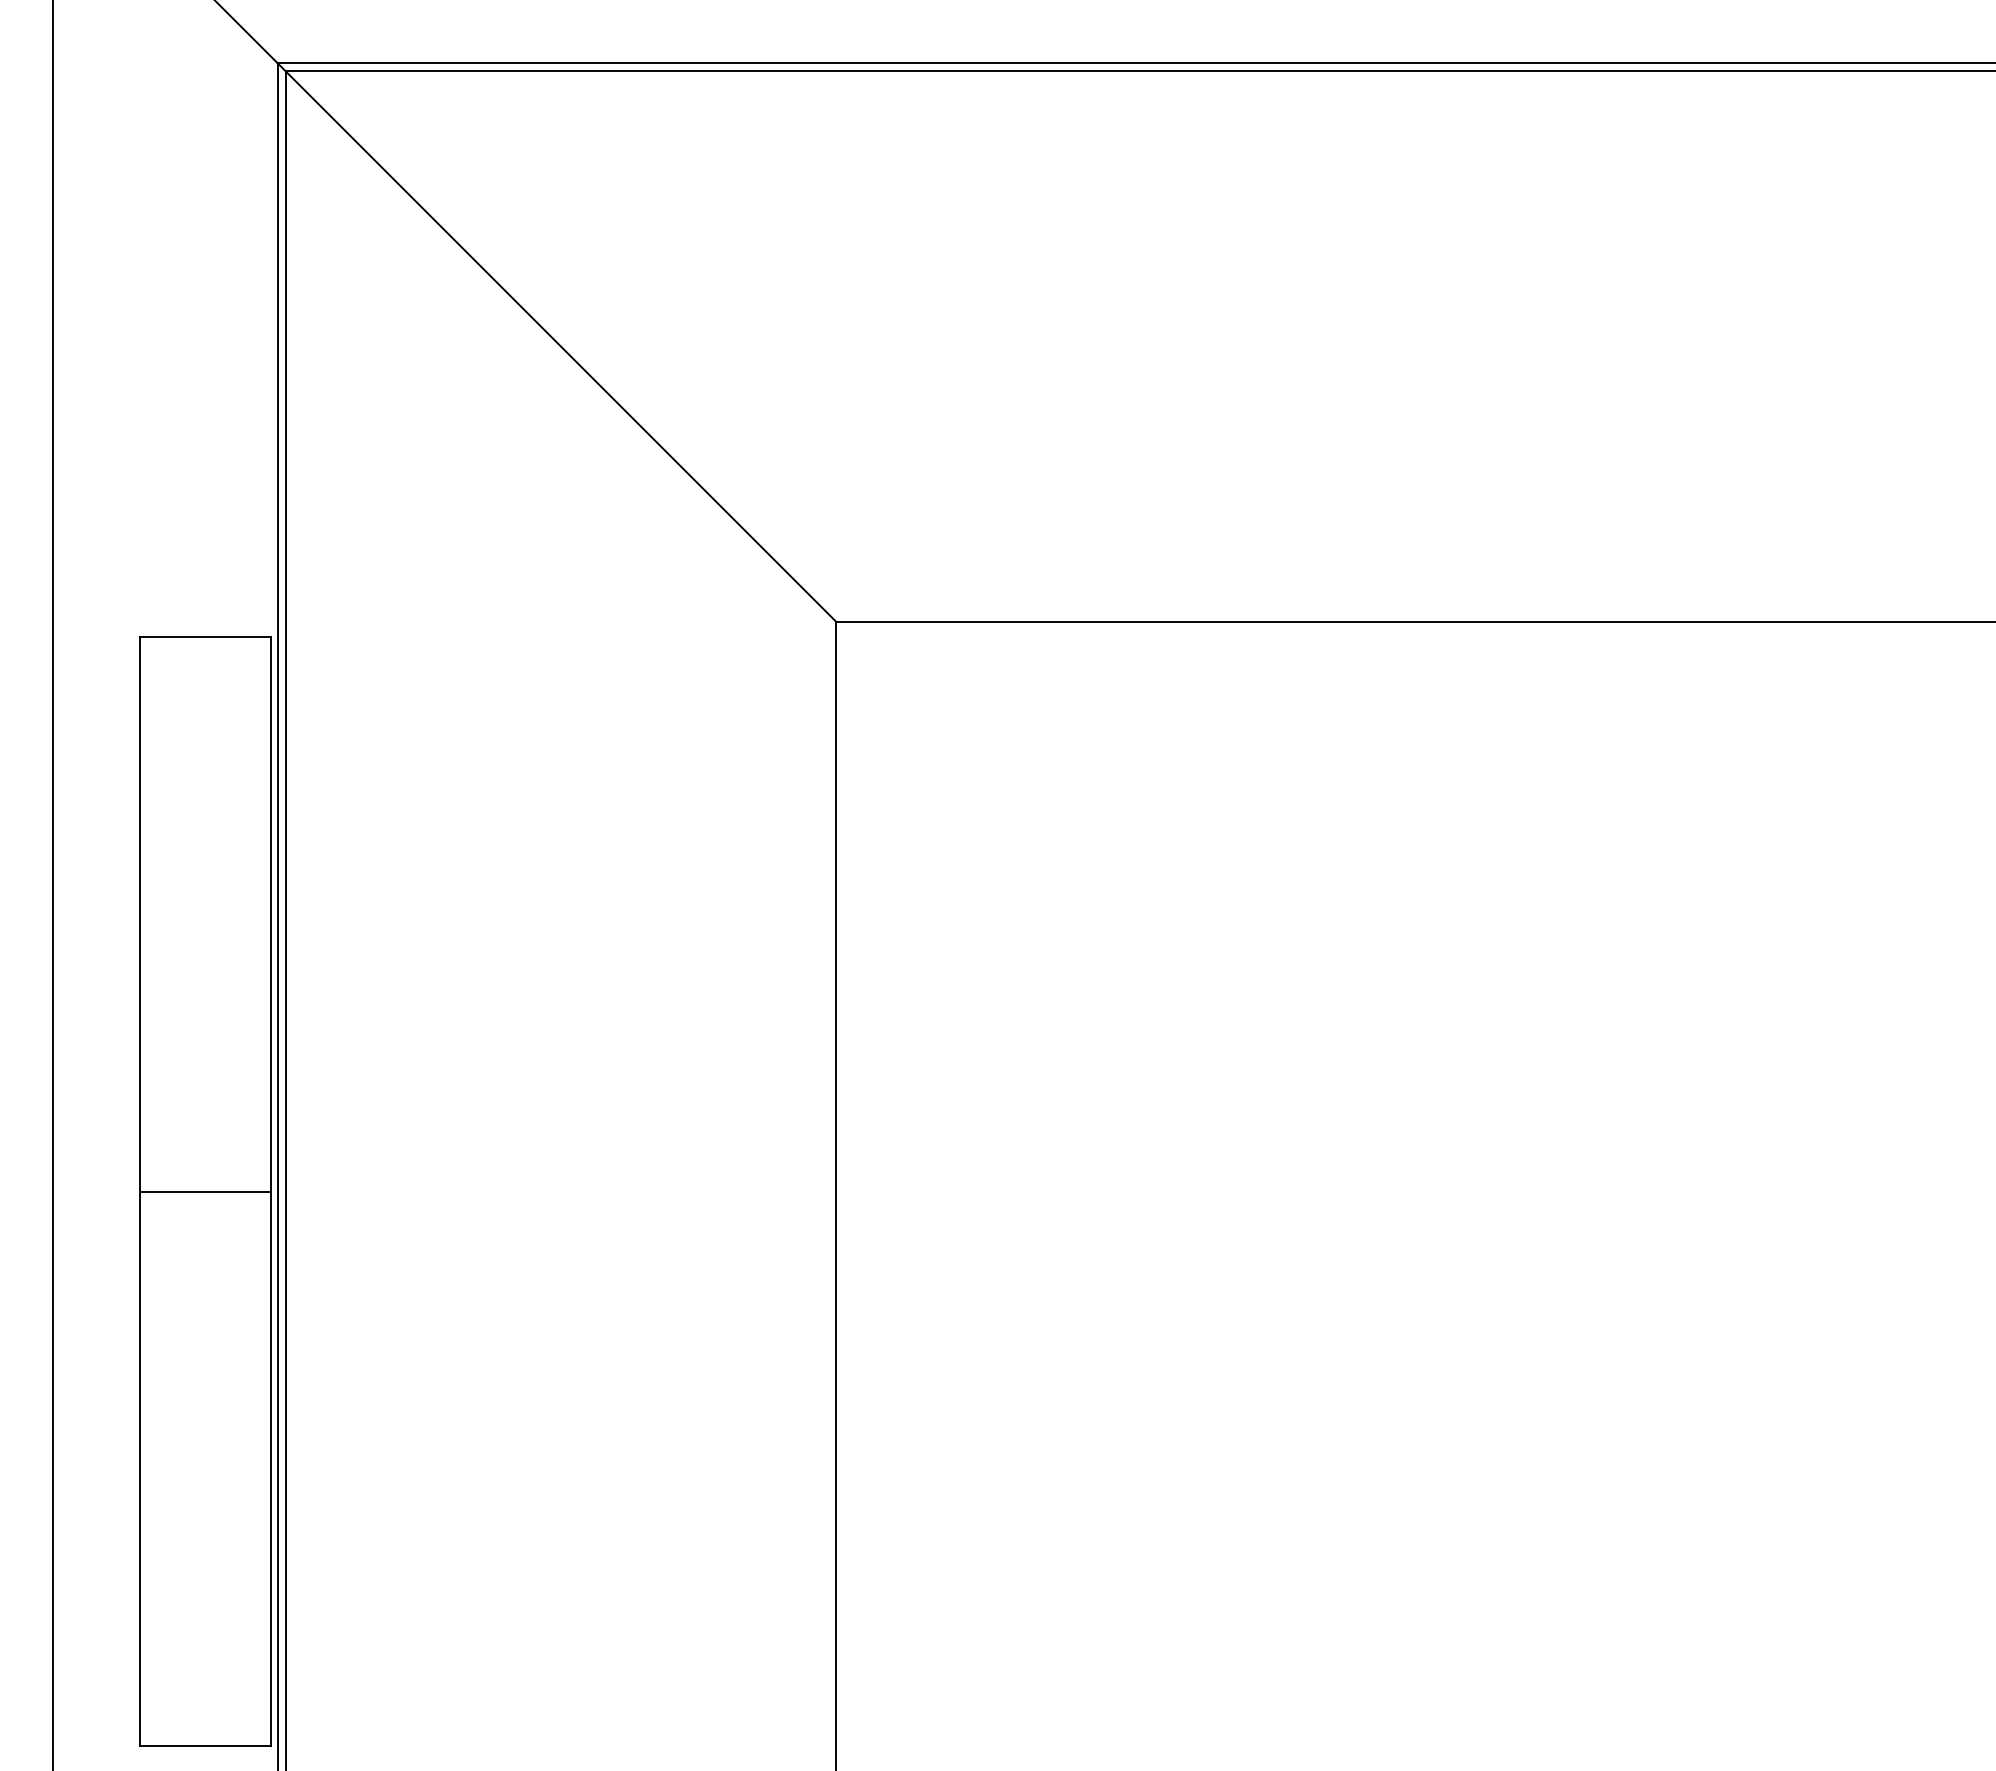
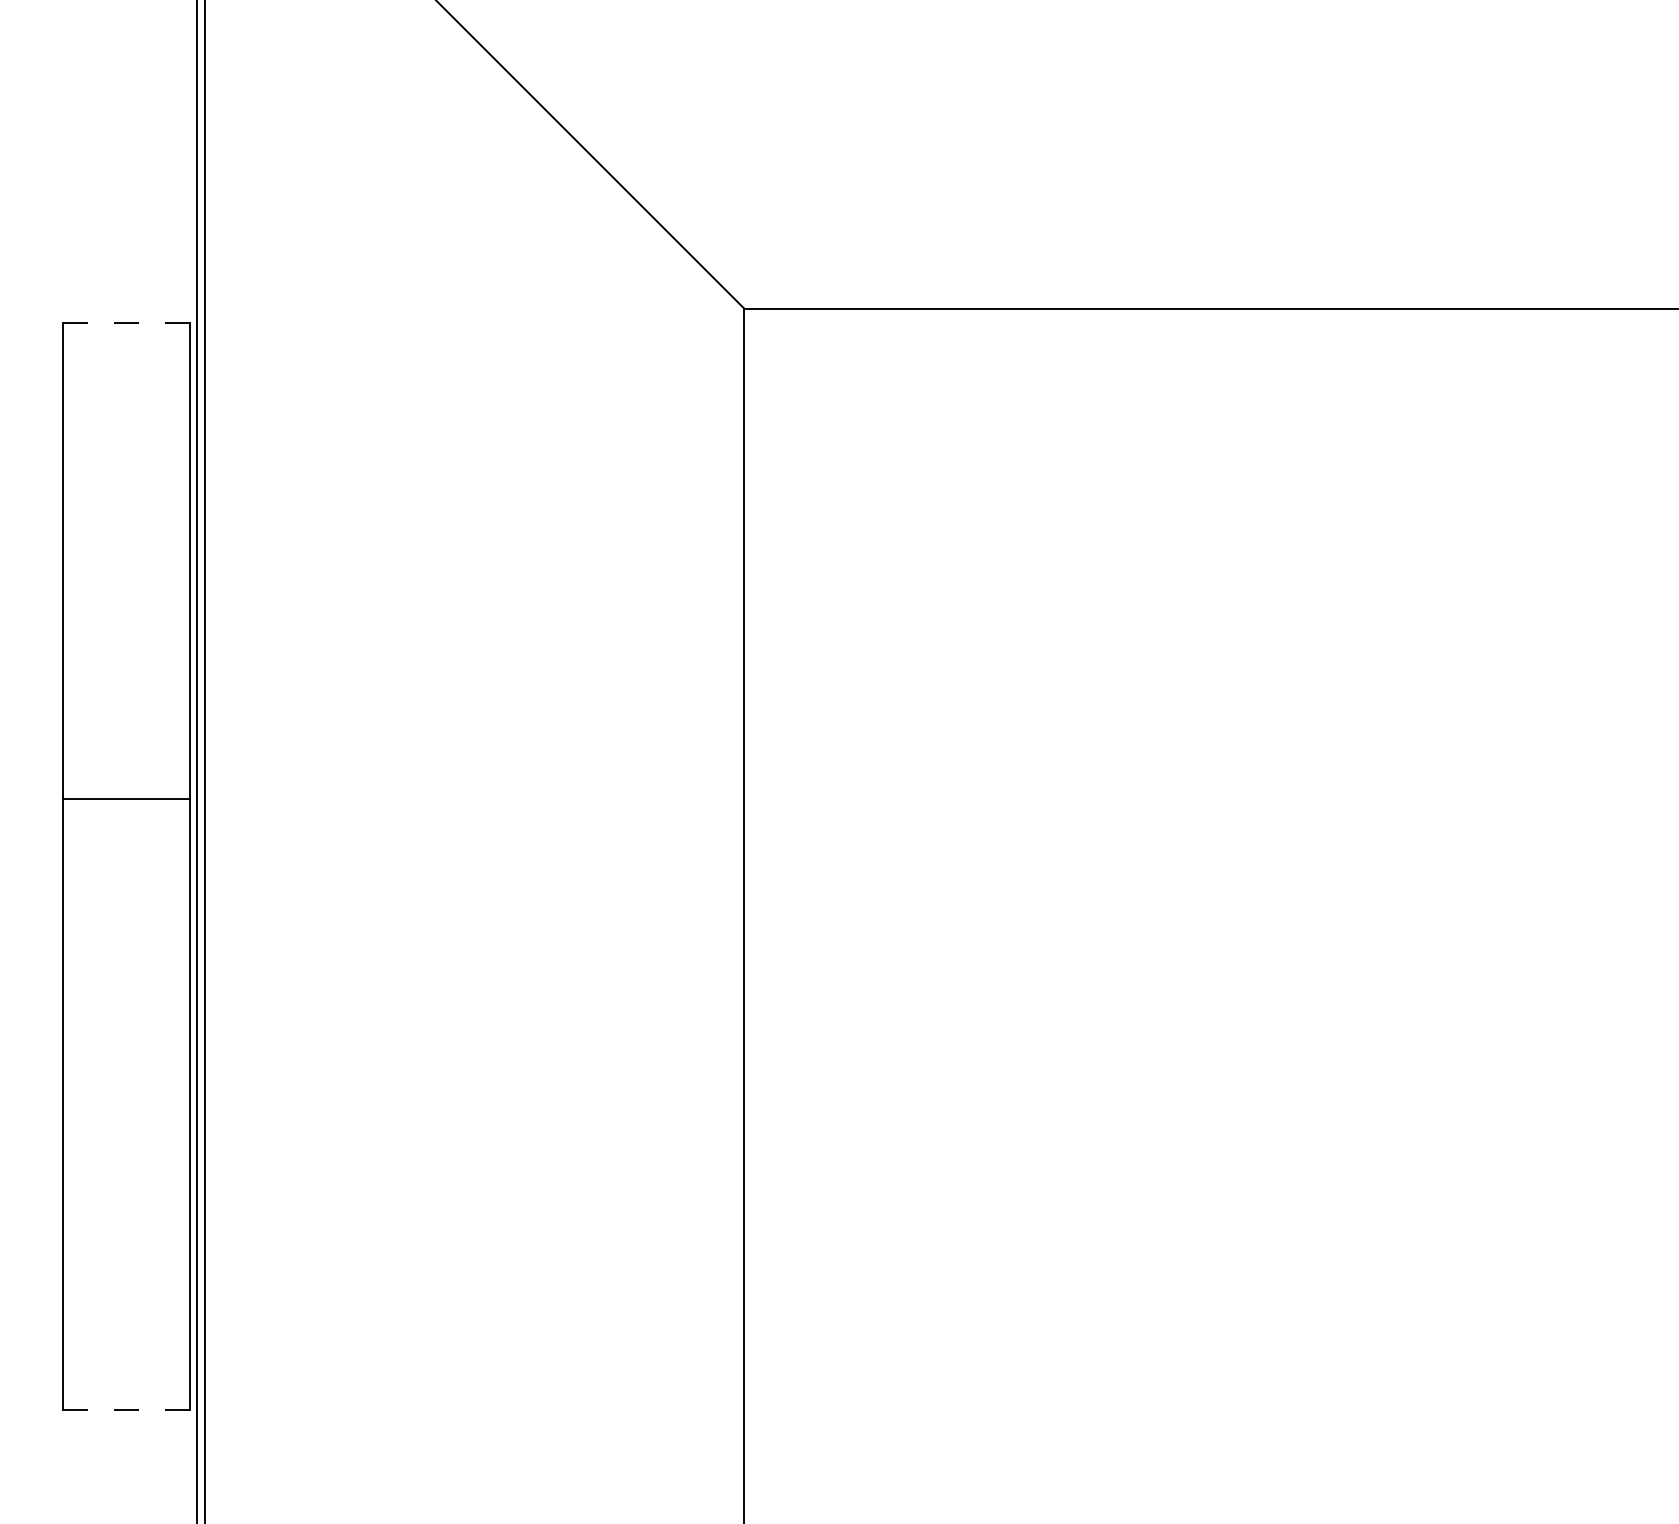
line: (205, 636) -> (126, 322), solid -> dashed
line: (205, 1191) -> (126, 798), moved
line: (205, 1746) -> (126, 1409), solid -> dashed

